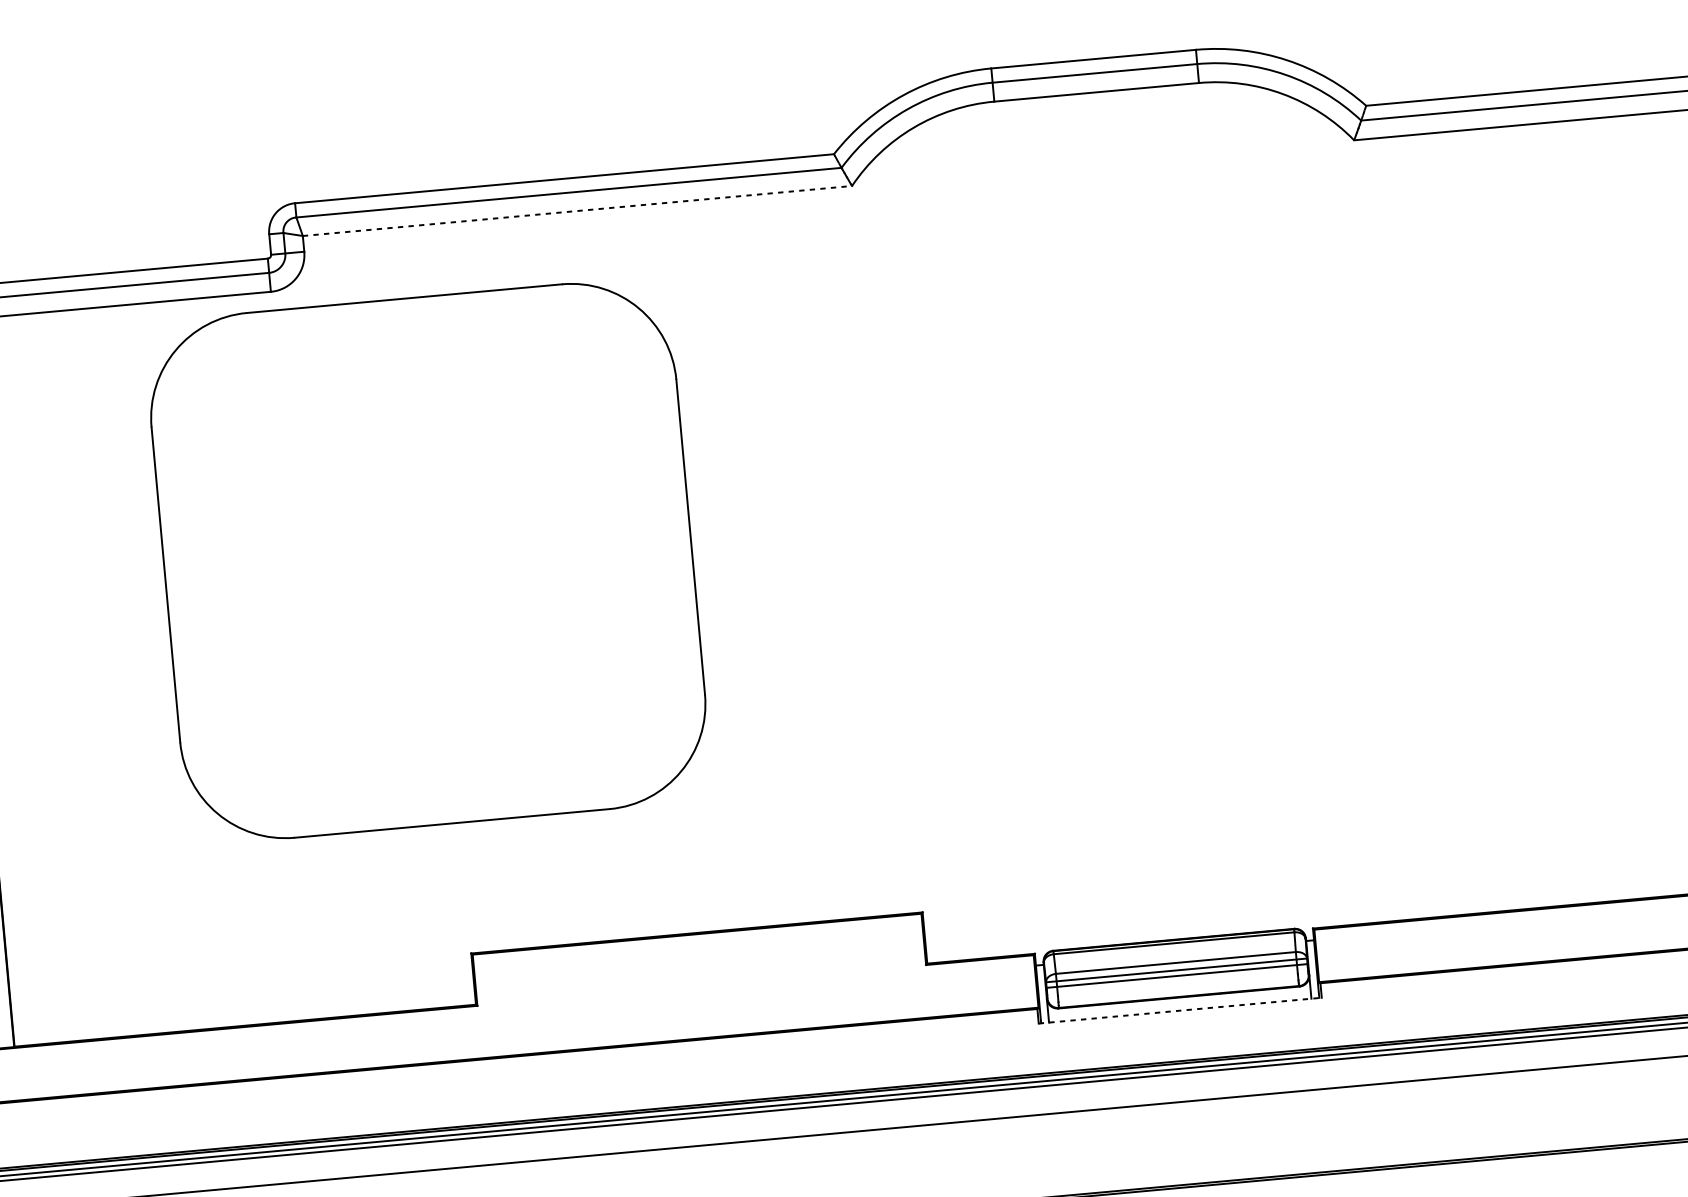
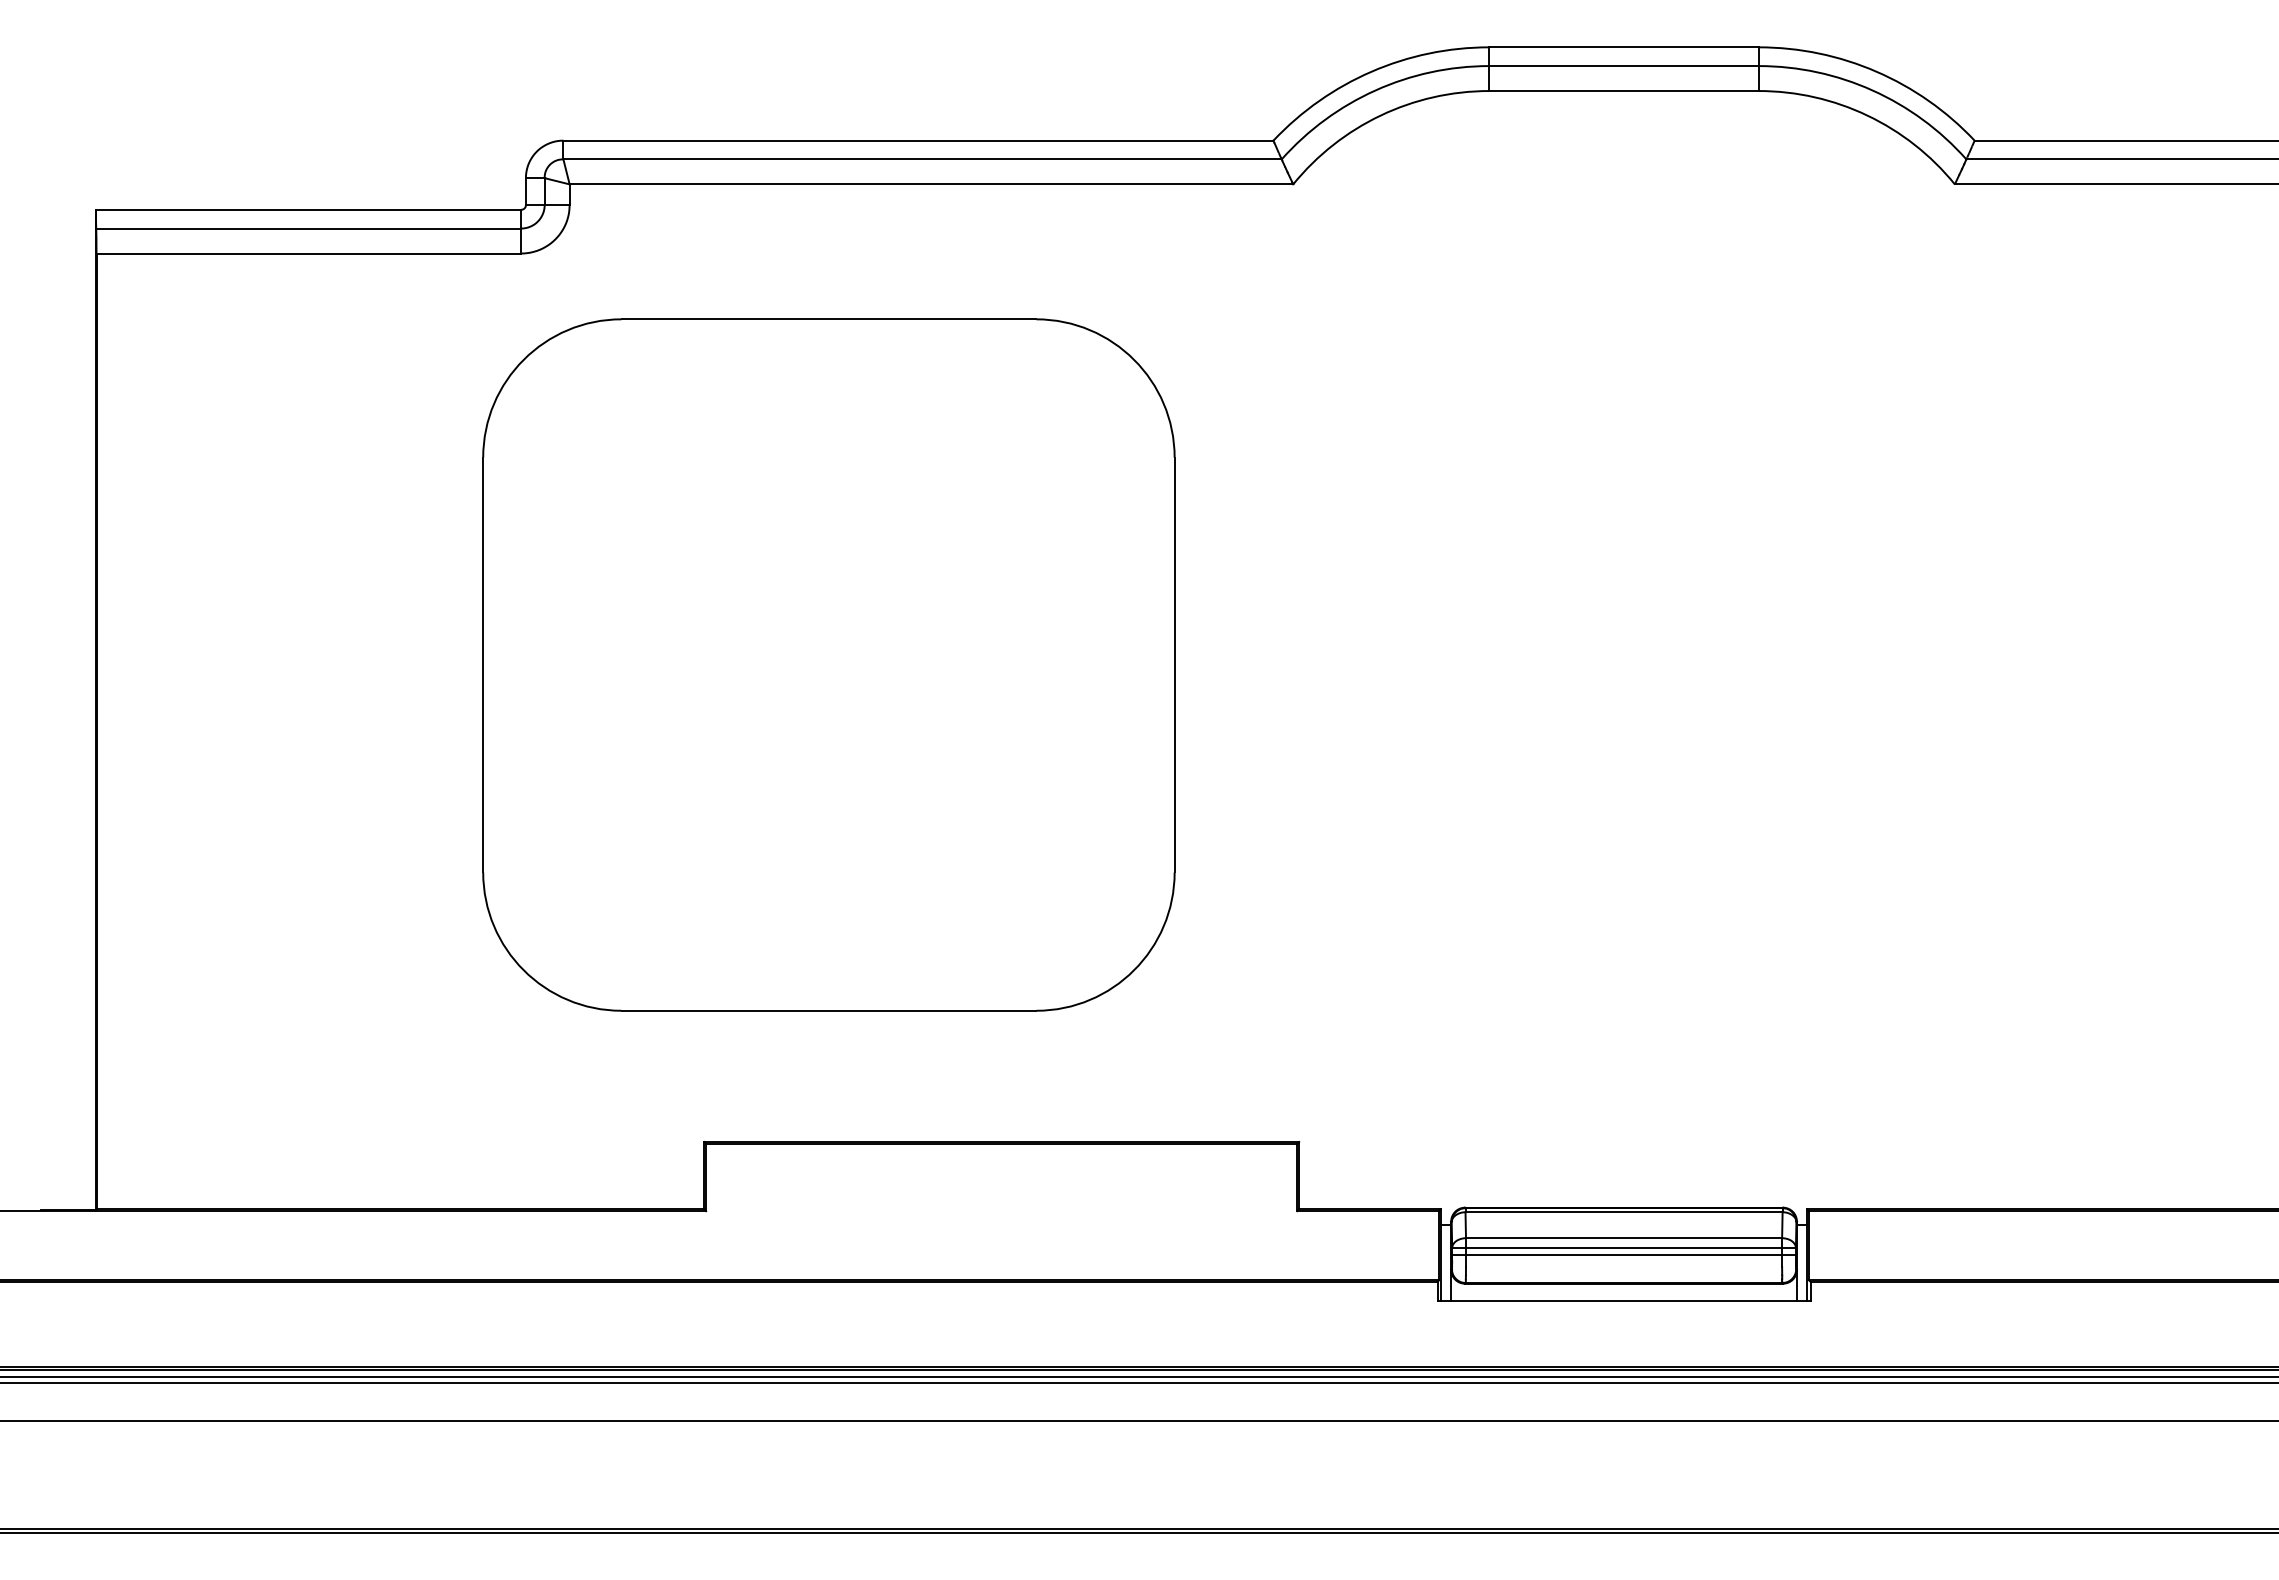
line: (577, 211) -> (931, 184), dashed -> solid
part: (427, 560) -> (828, 664), moved
line: (1180, 1010) -> (1624, 1301), dashed -> solid

